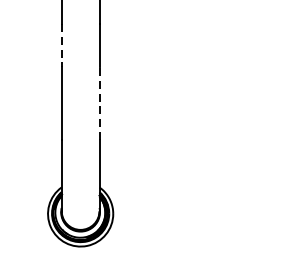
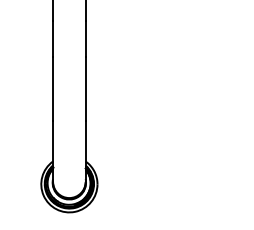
line: (62, 45) -> (53, 39), dashed -> solid
line: (99, 102) -> (85, 88), dashed -> solid

